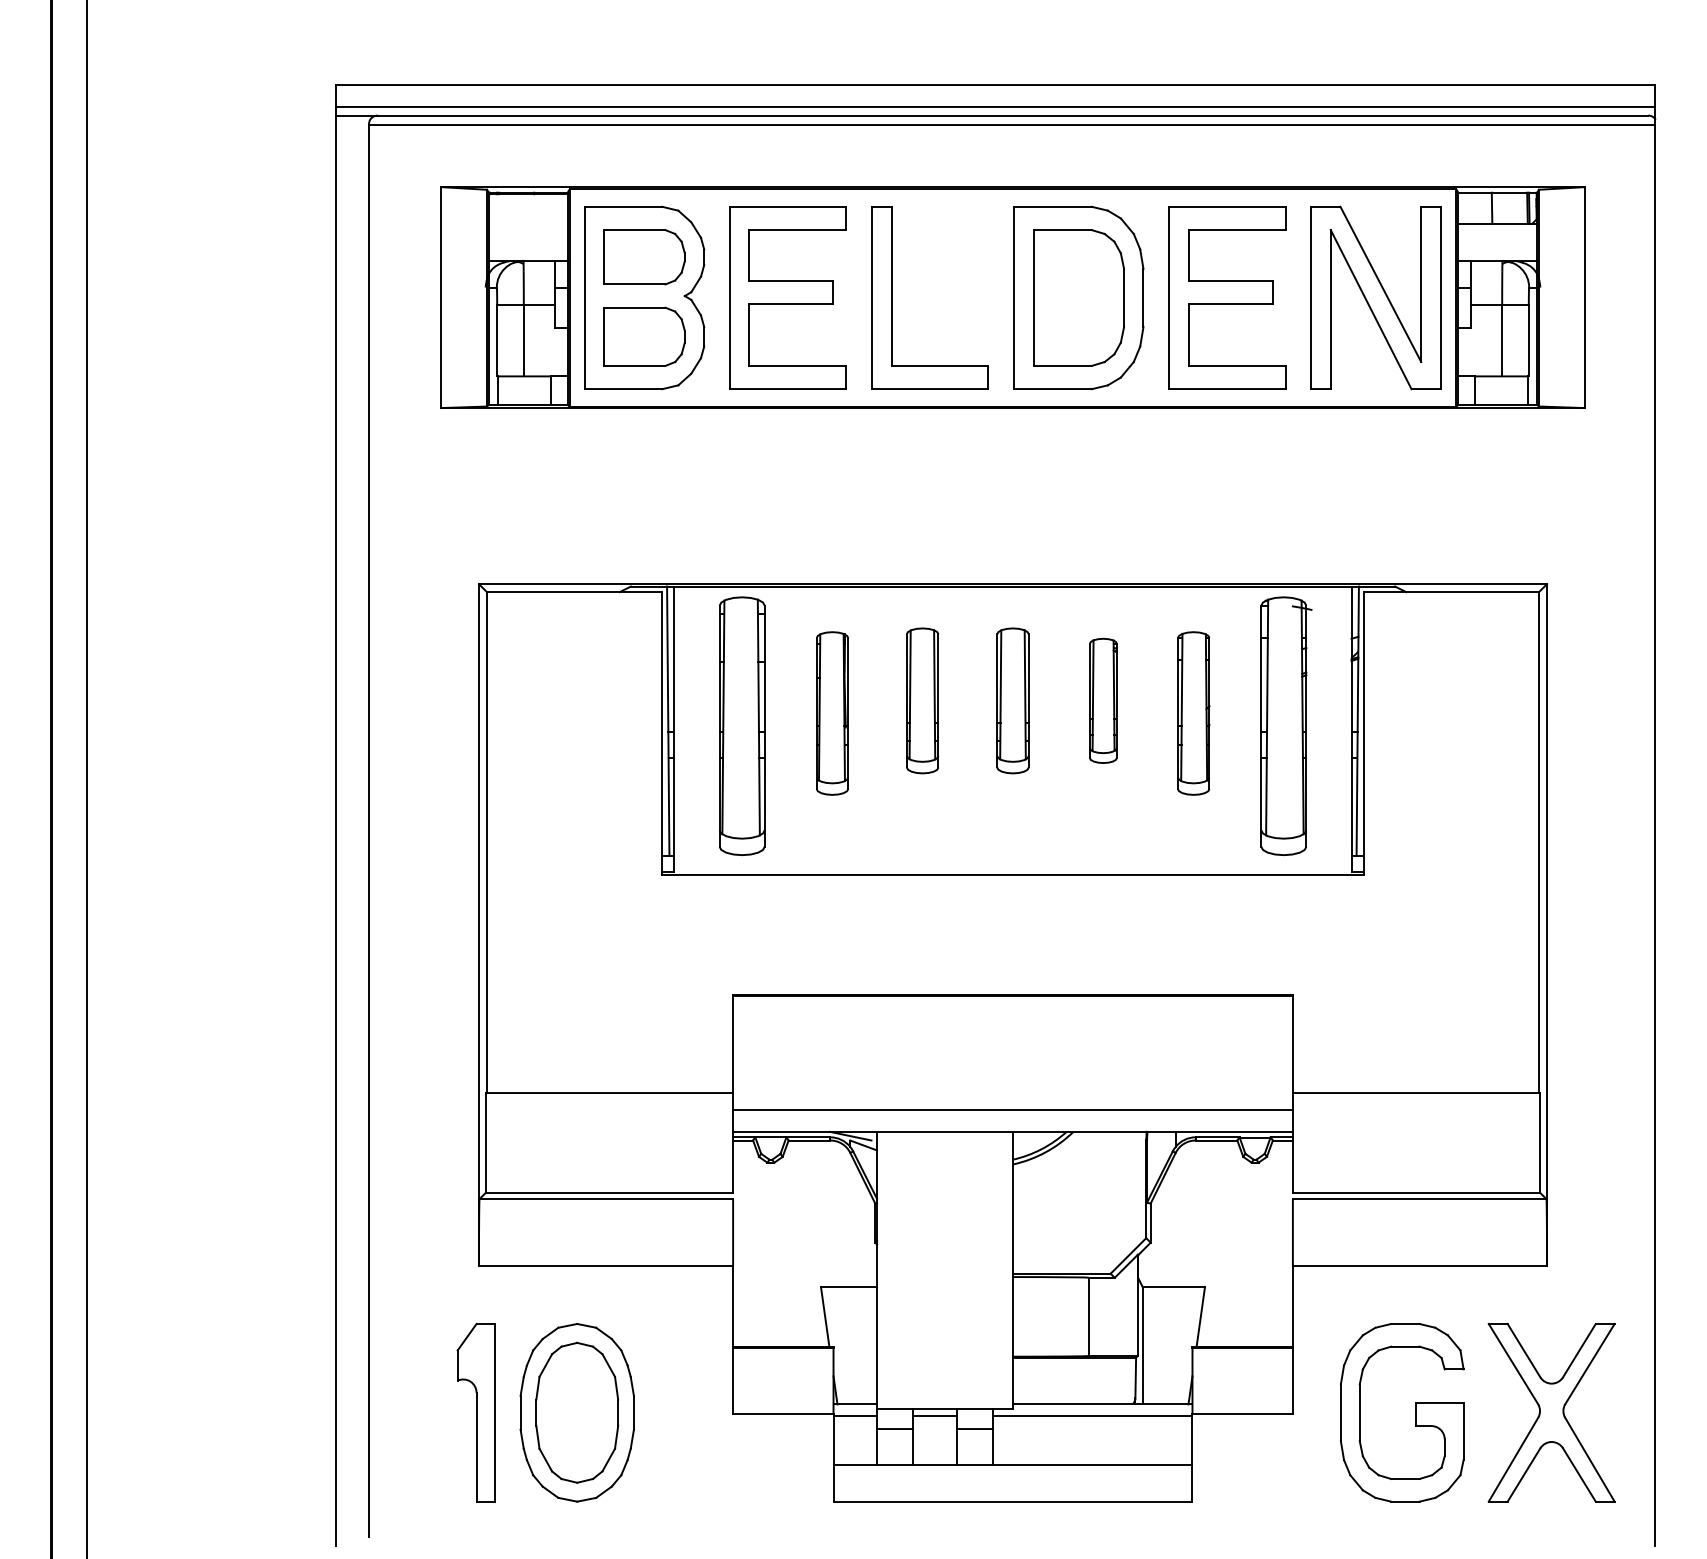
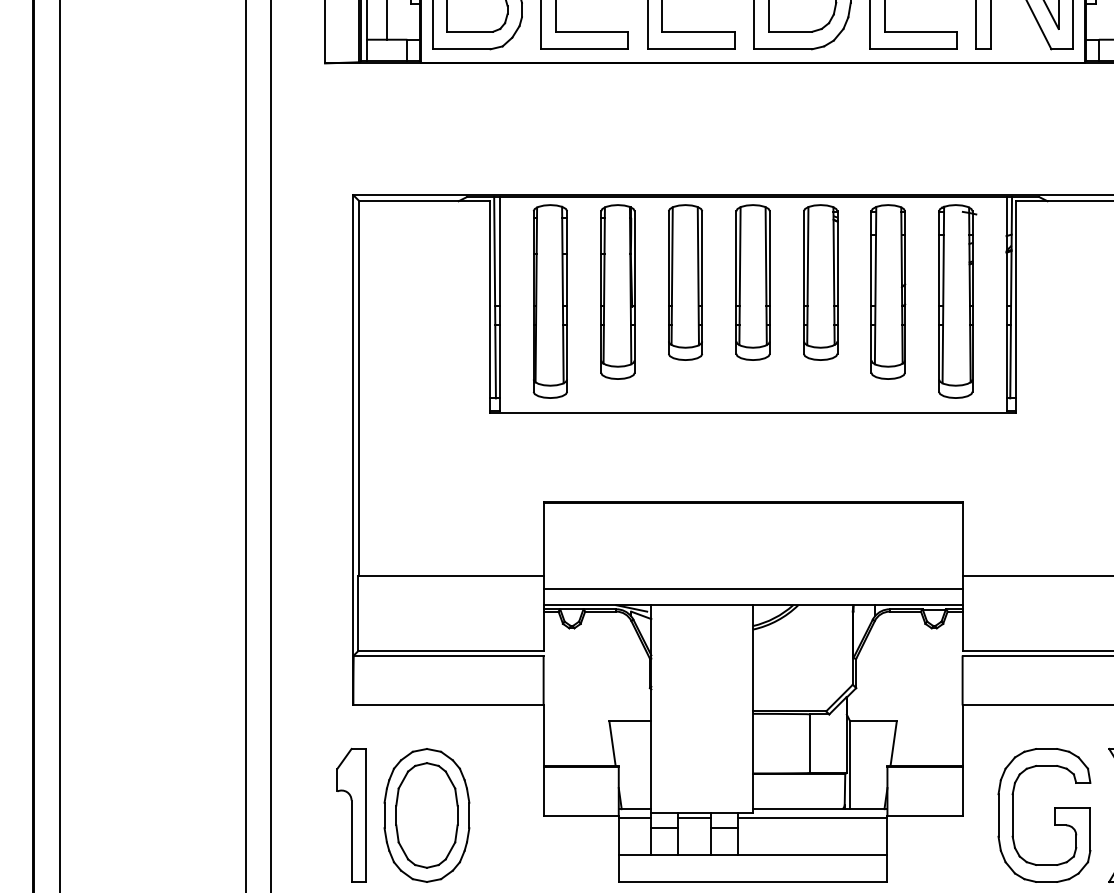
part: (922, 700) -> (685, 282), size x1.43
part: (1012, 700) -> (752, 282), size x1.43
part: (1103, 700) -> (820, 282), size x1.67
part: (832, 713) -> (618, 292), size x1.43
part: (1193, 713) -> (888, 292), size x1.43

